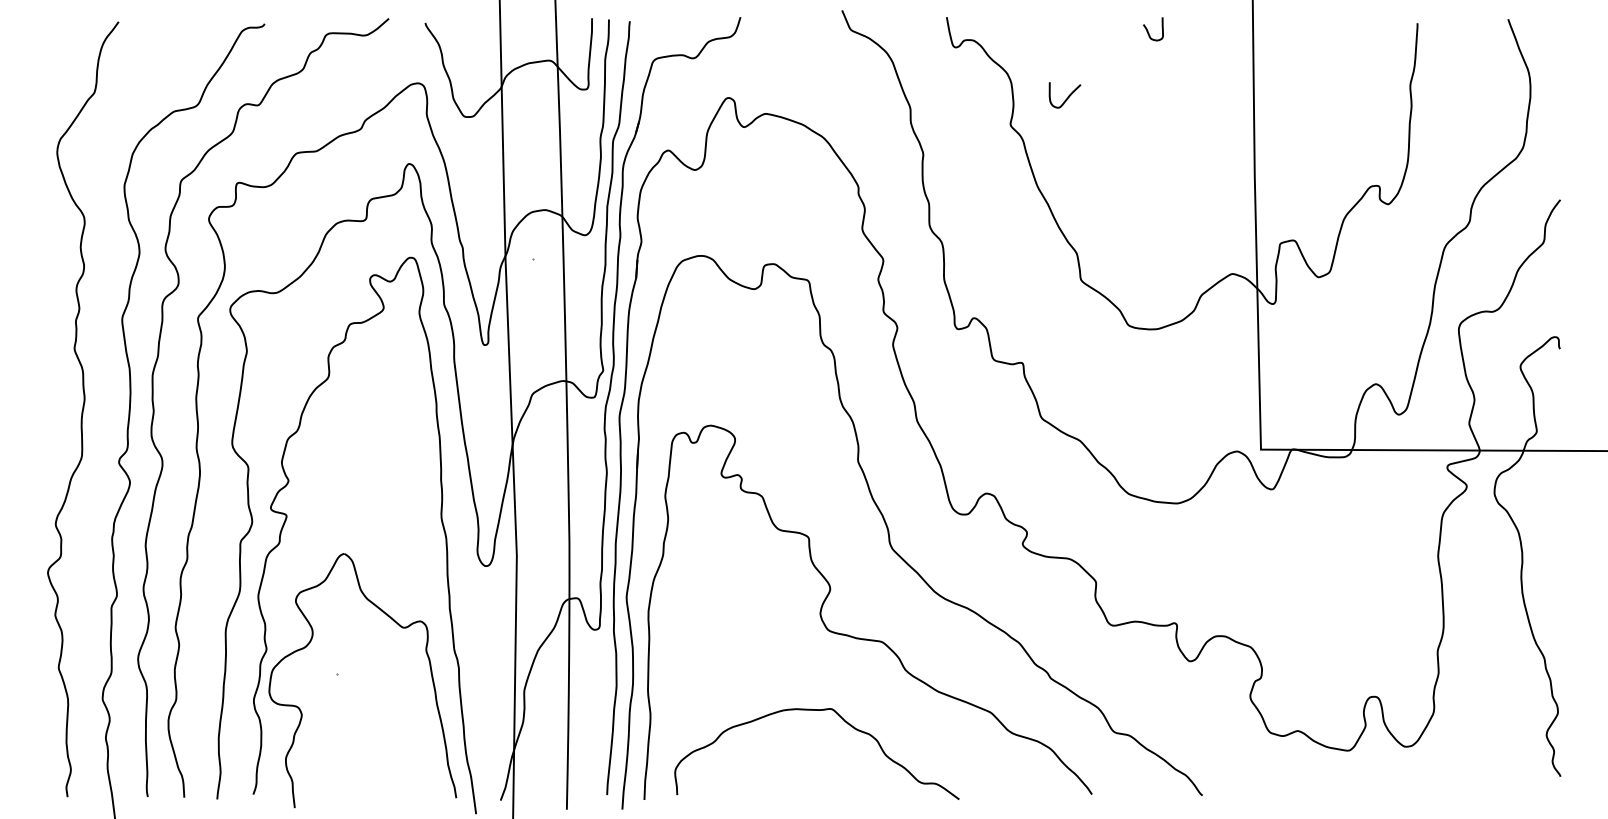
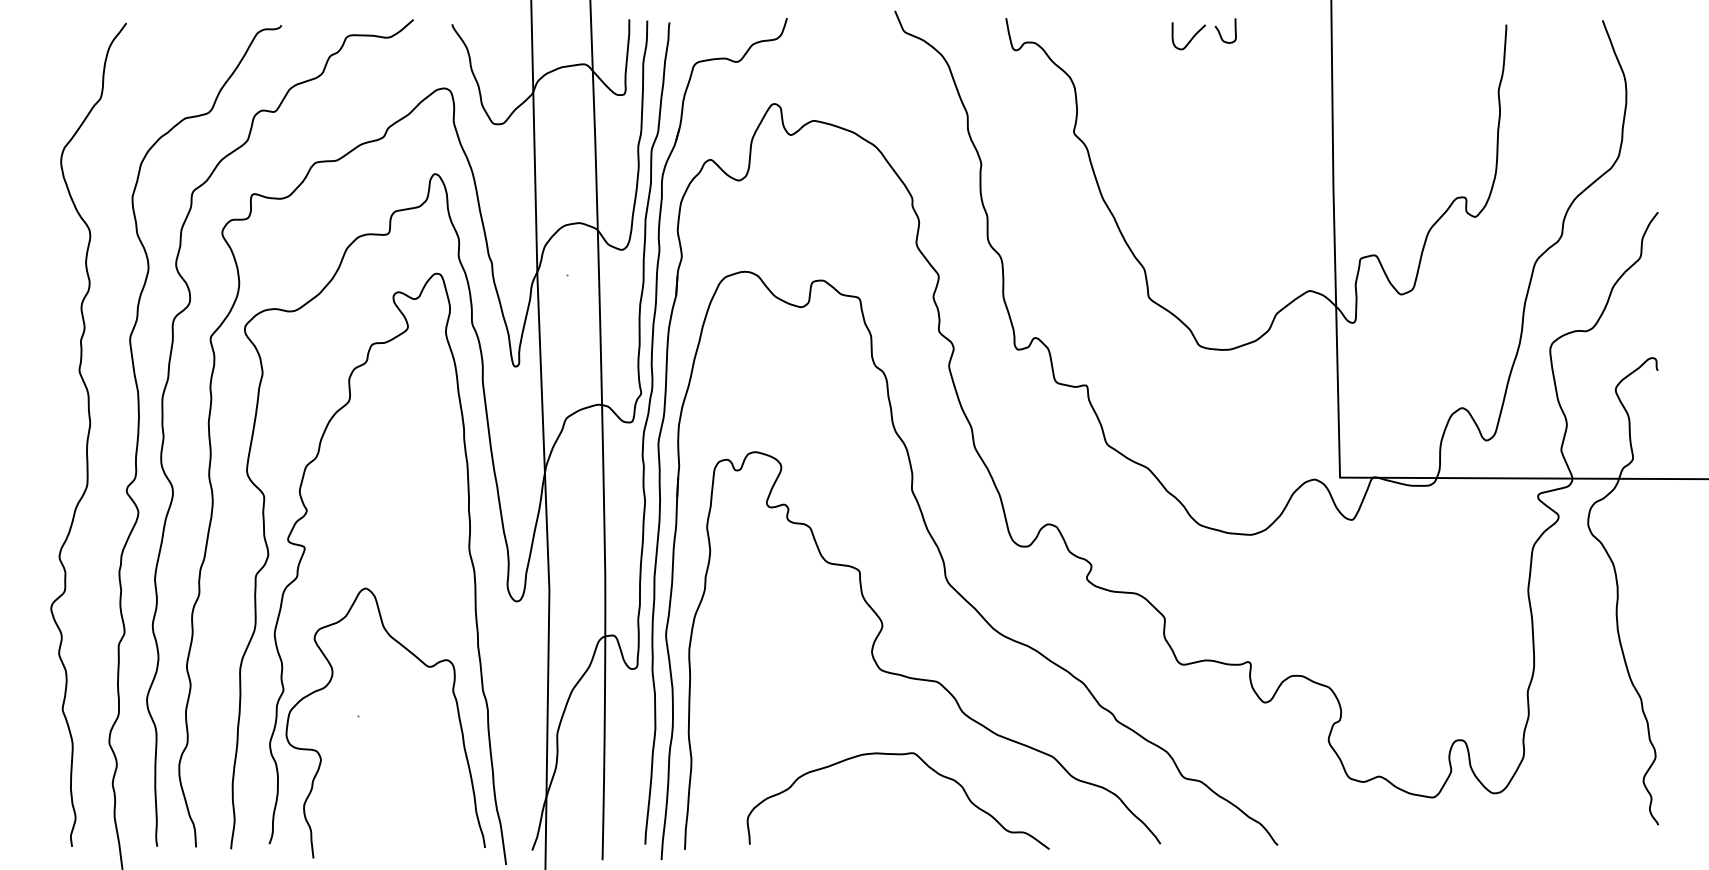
curve: (1067, 96) -> (1191, 37), moved
curve: (816, 711) -> (897, 755), moved

